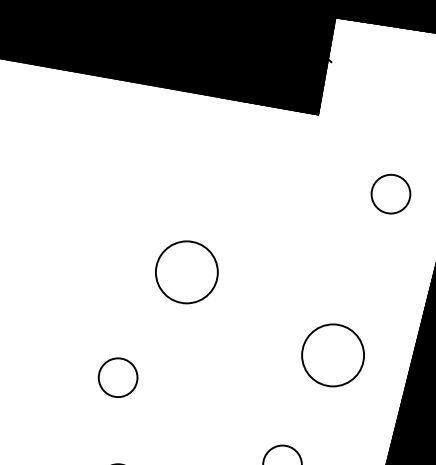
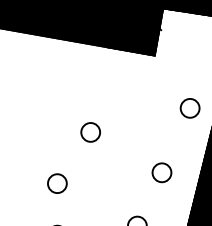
circle: (389, 194) -> (189, 108), moved
circle: (186, 272) -> (90, 132), size x0.62
circle: (332, 354) -> (161, 172), size x0.62

